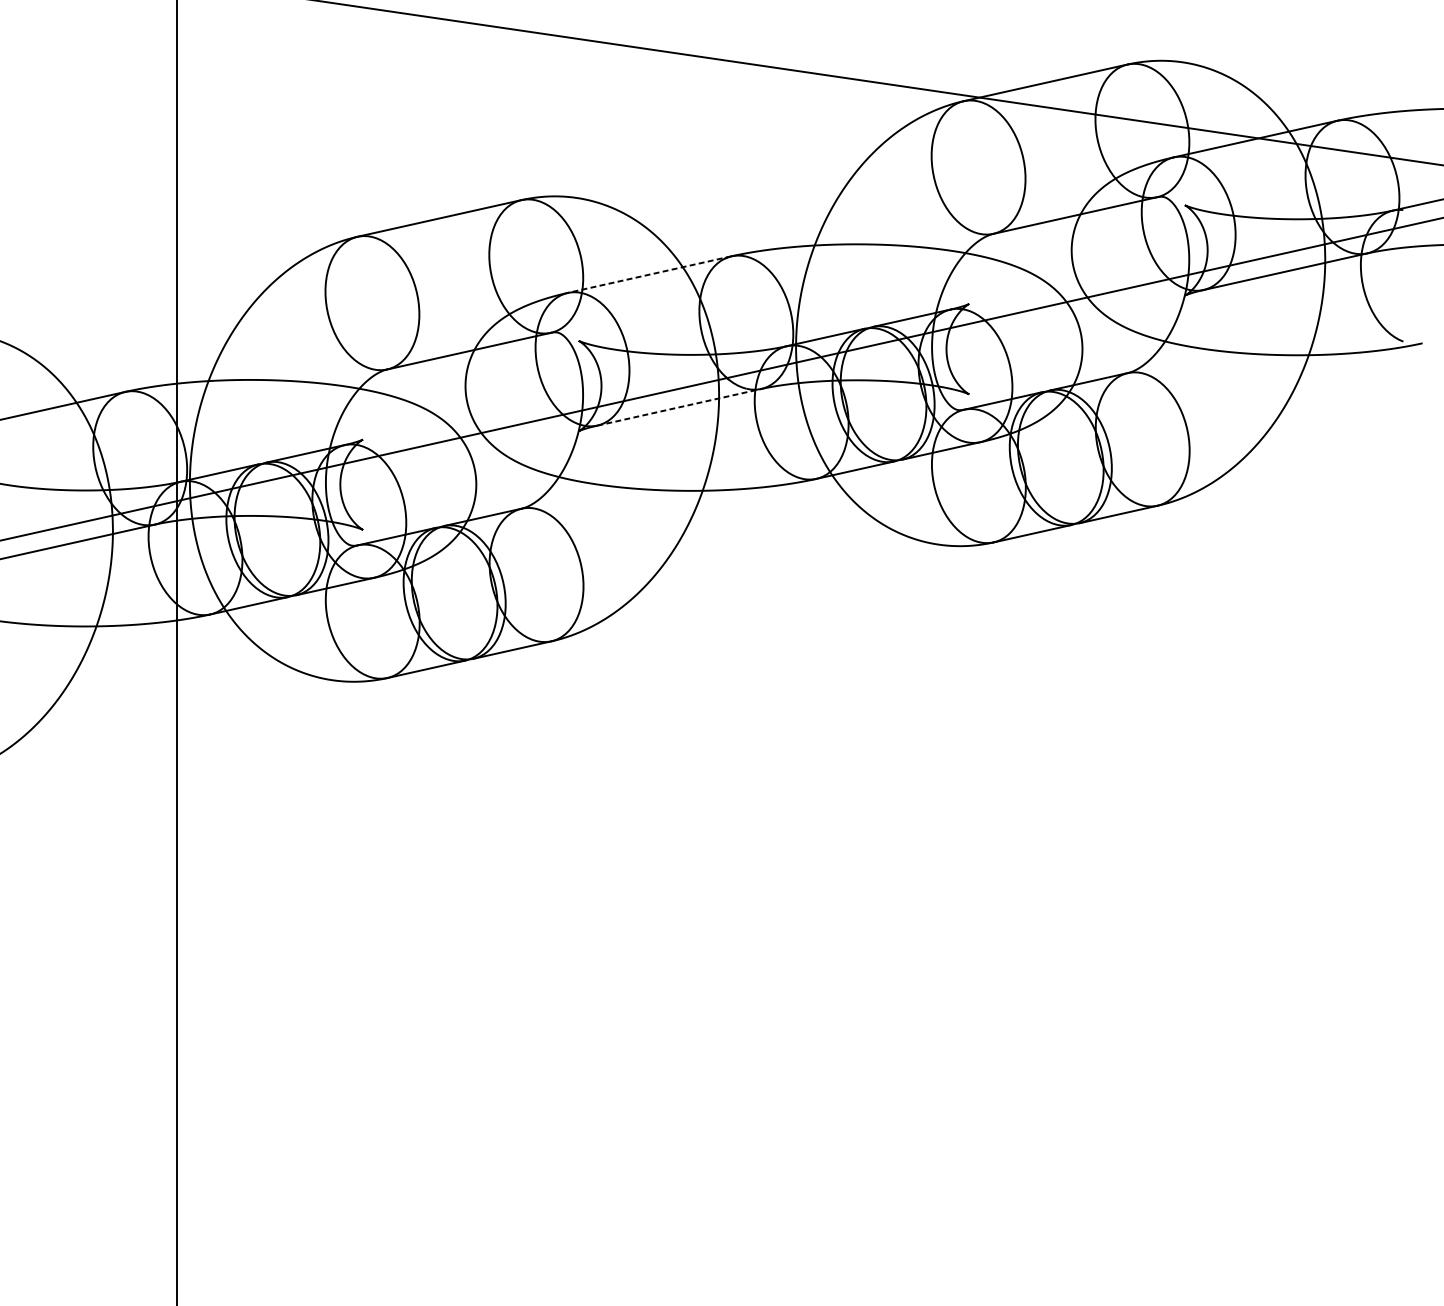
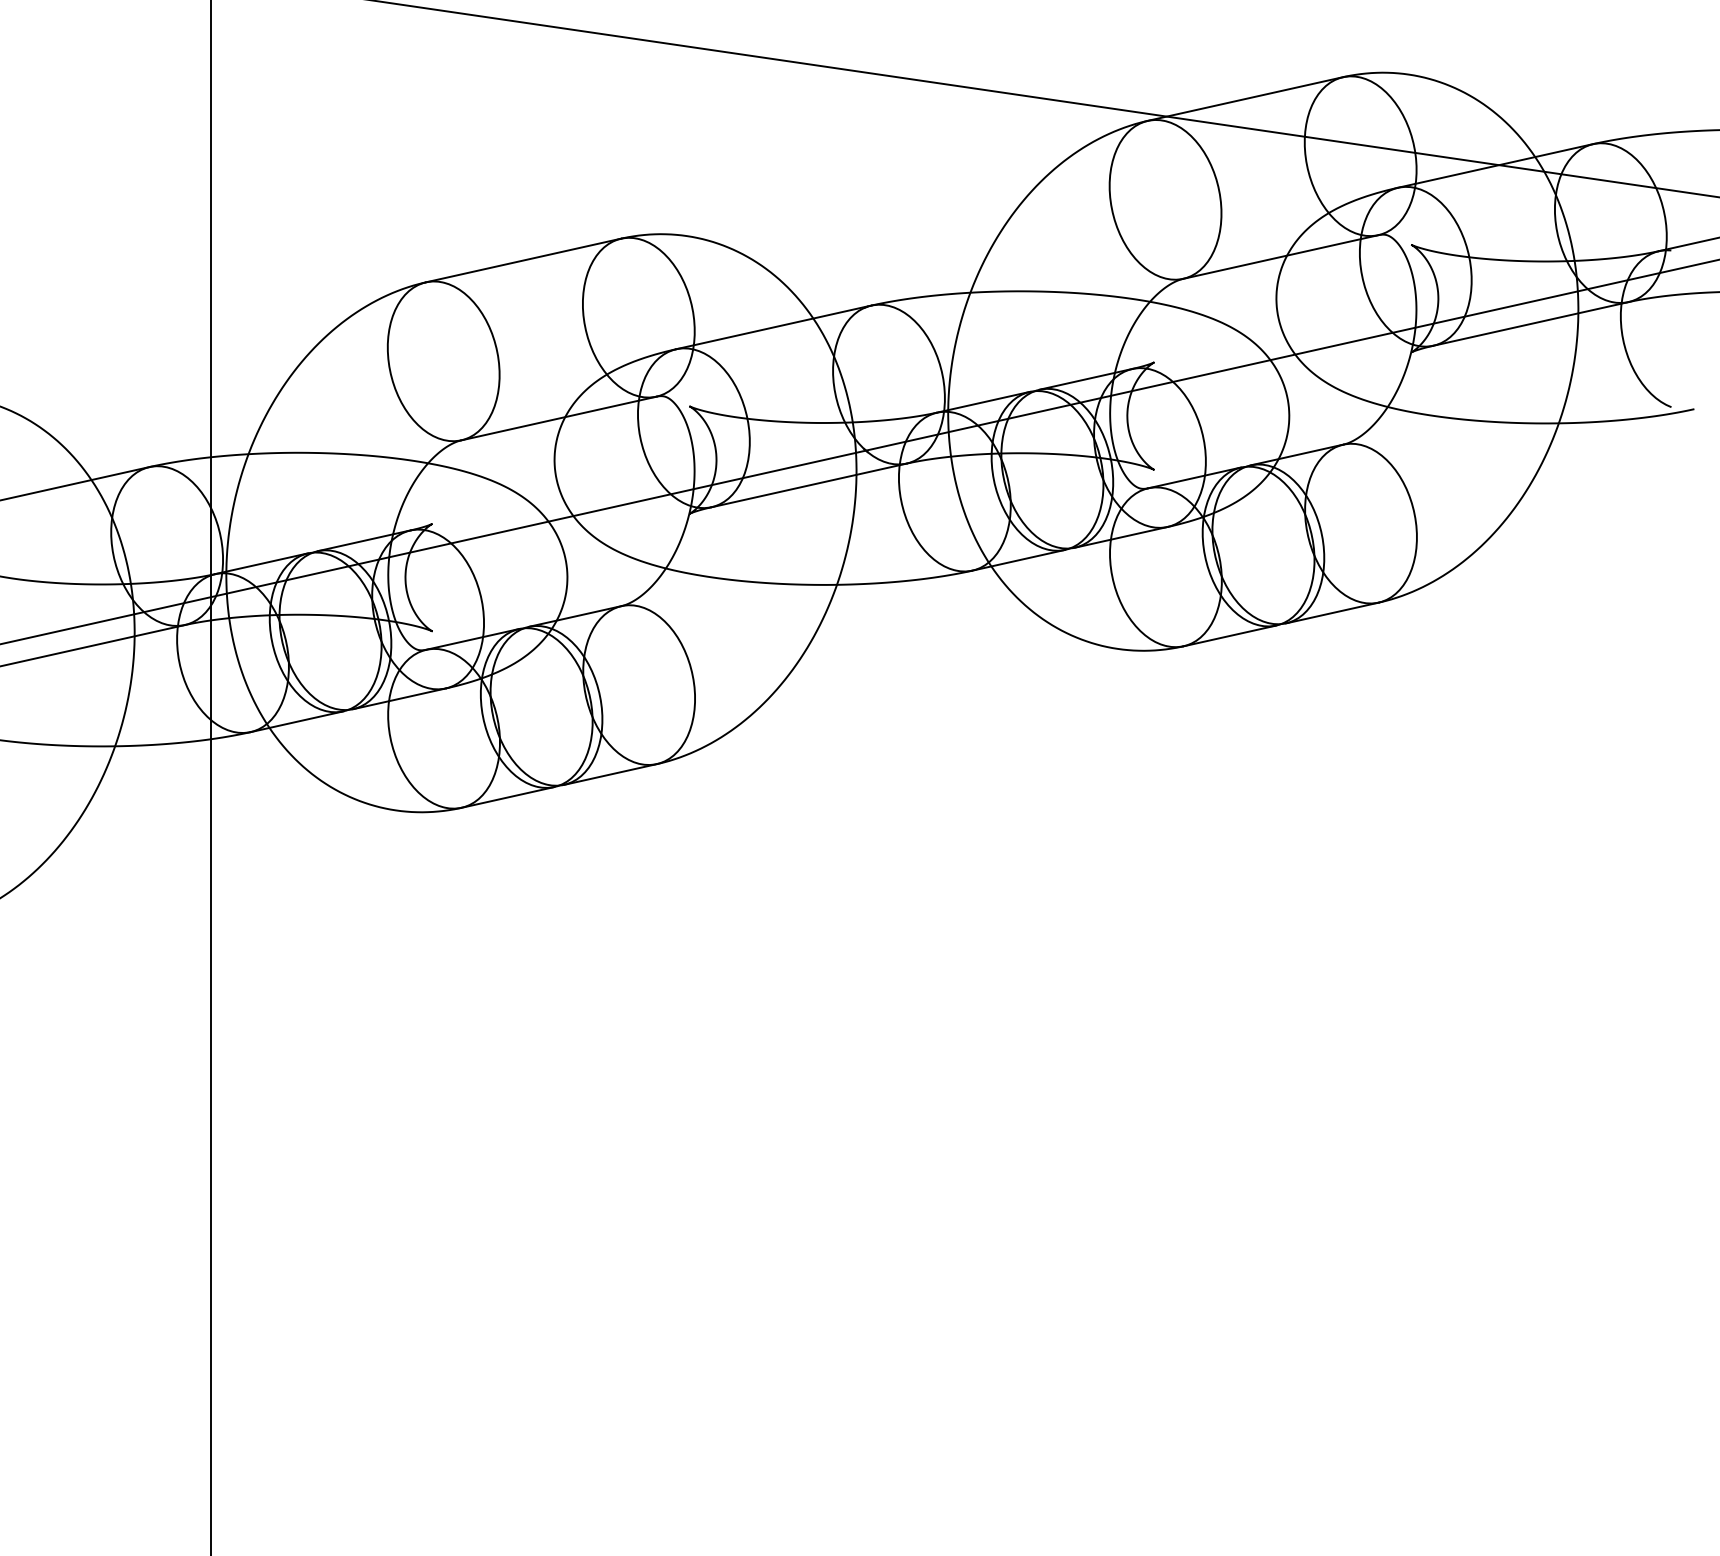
line: (649, 274) -> (773, 327), dashed -> solid
line: (679, 407) -> (809, 485), dashed -> solid

